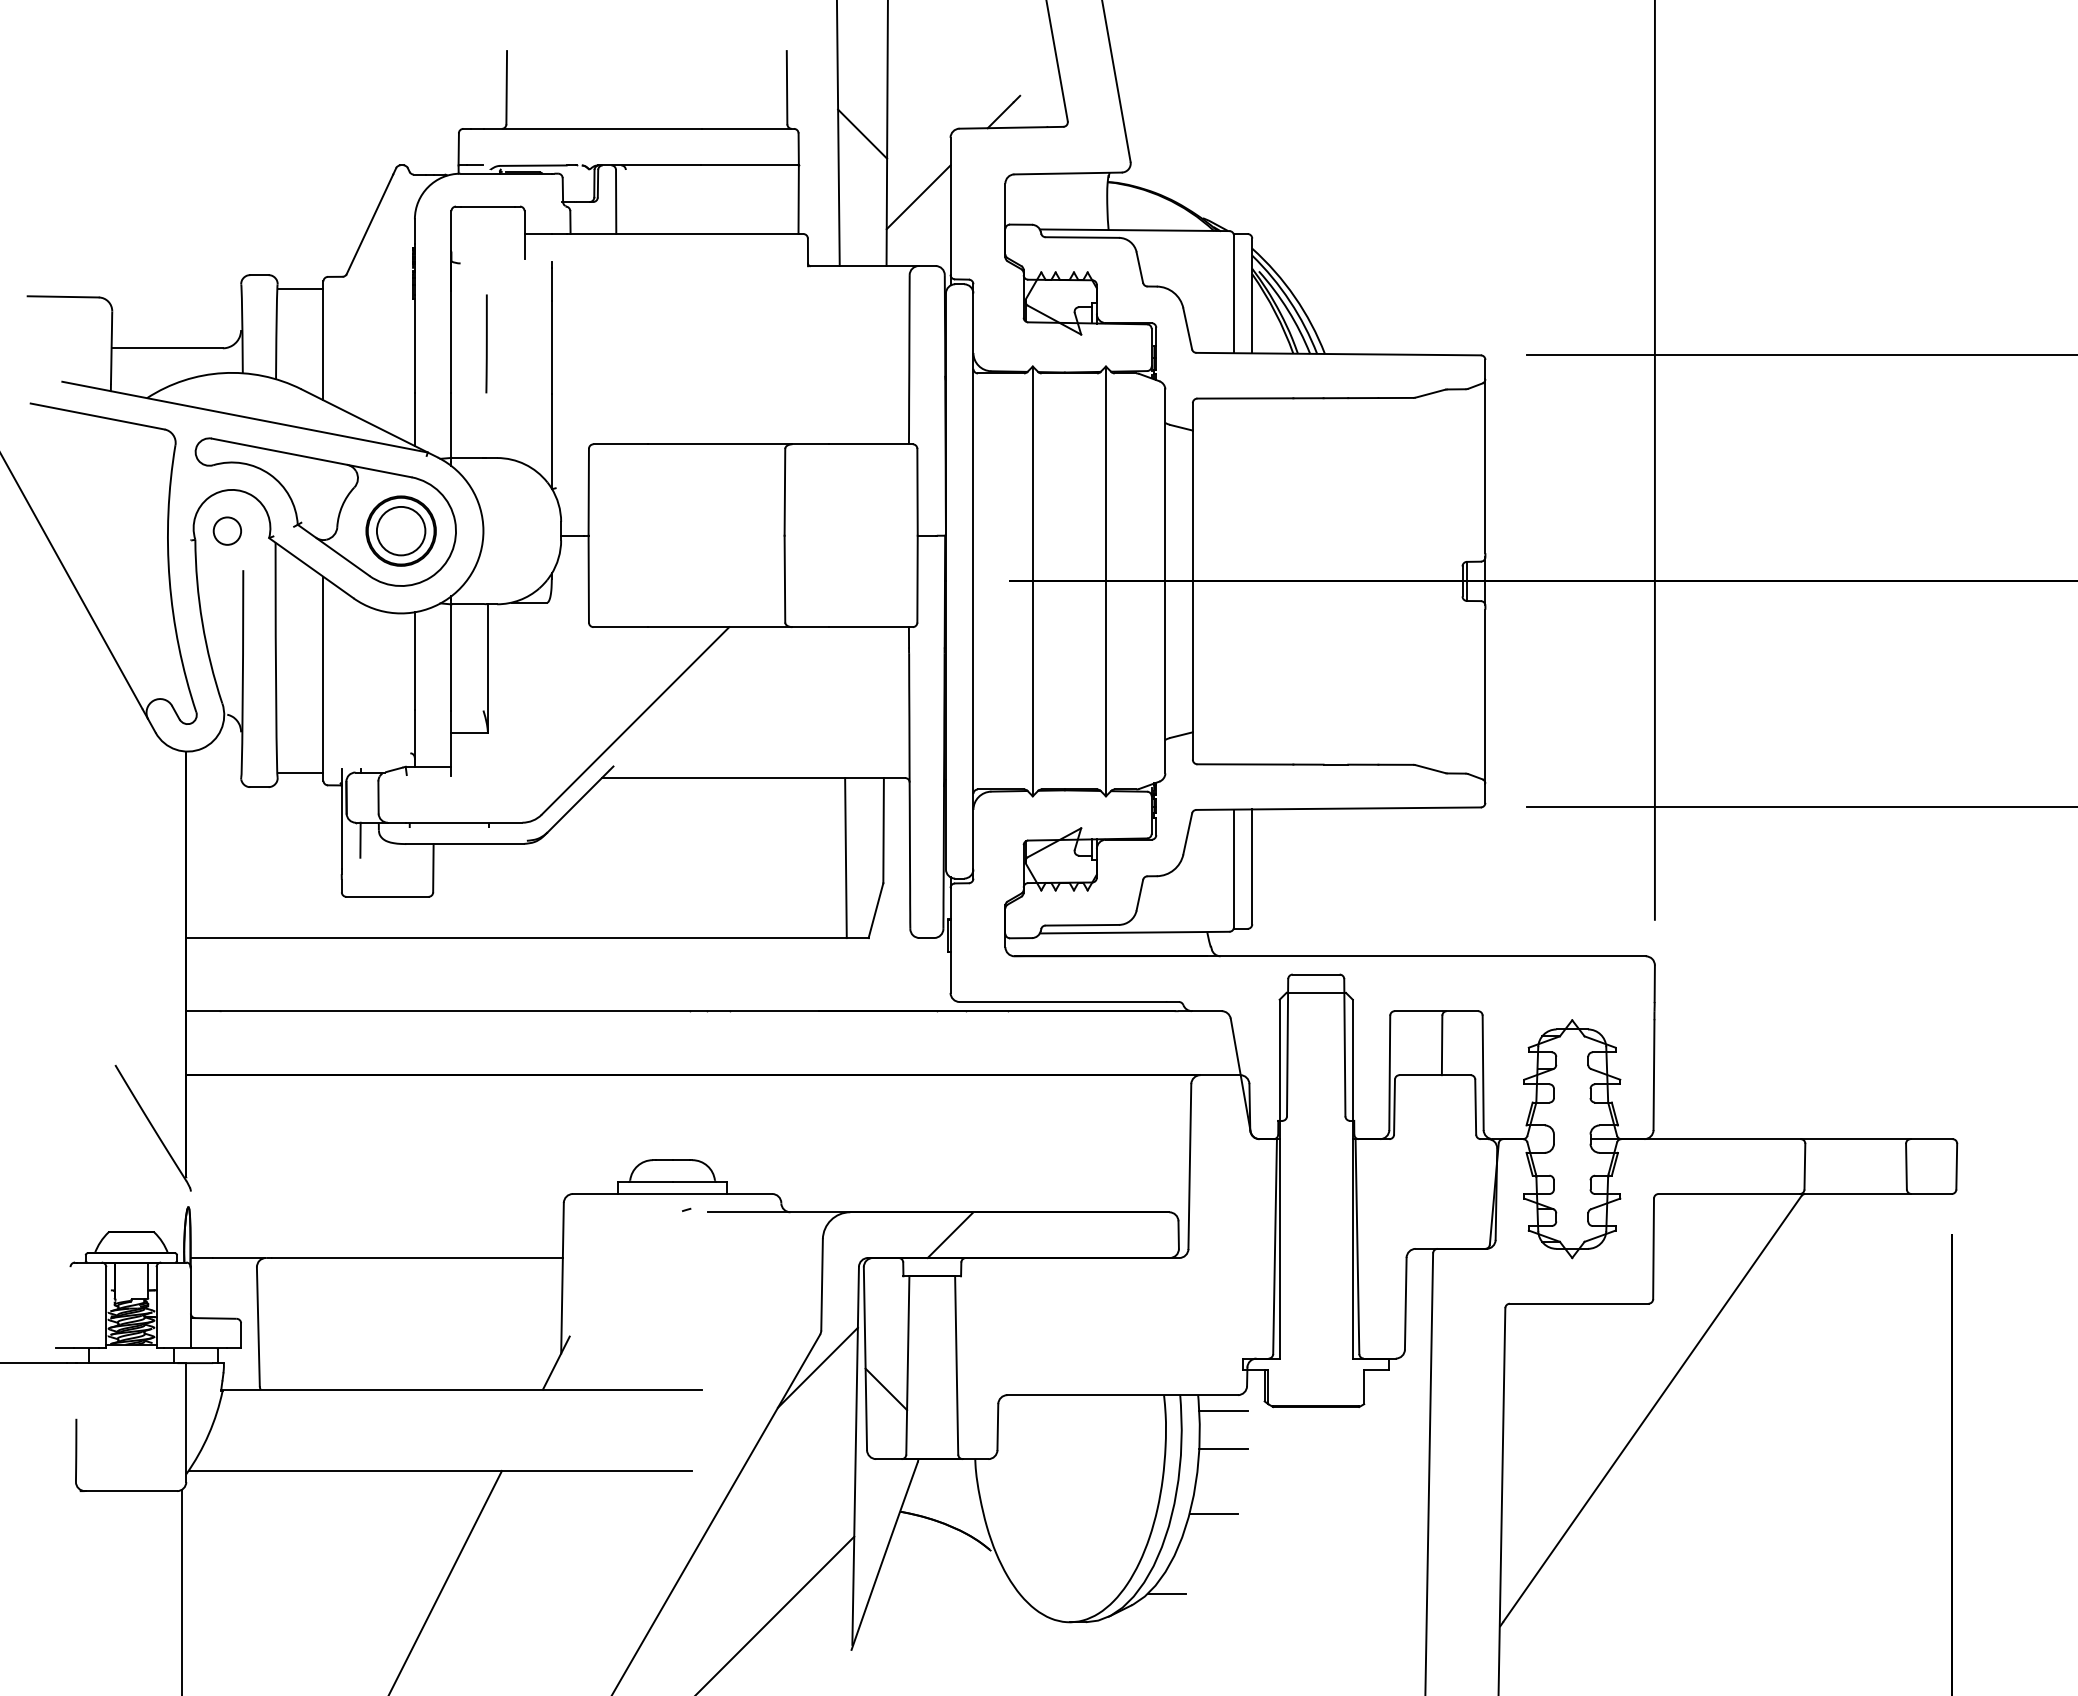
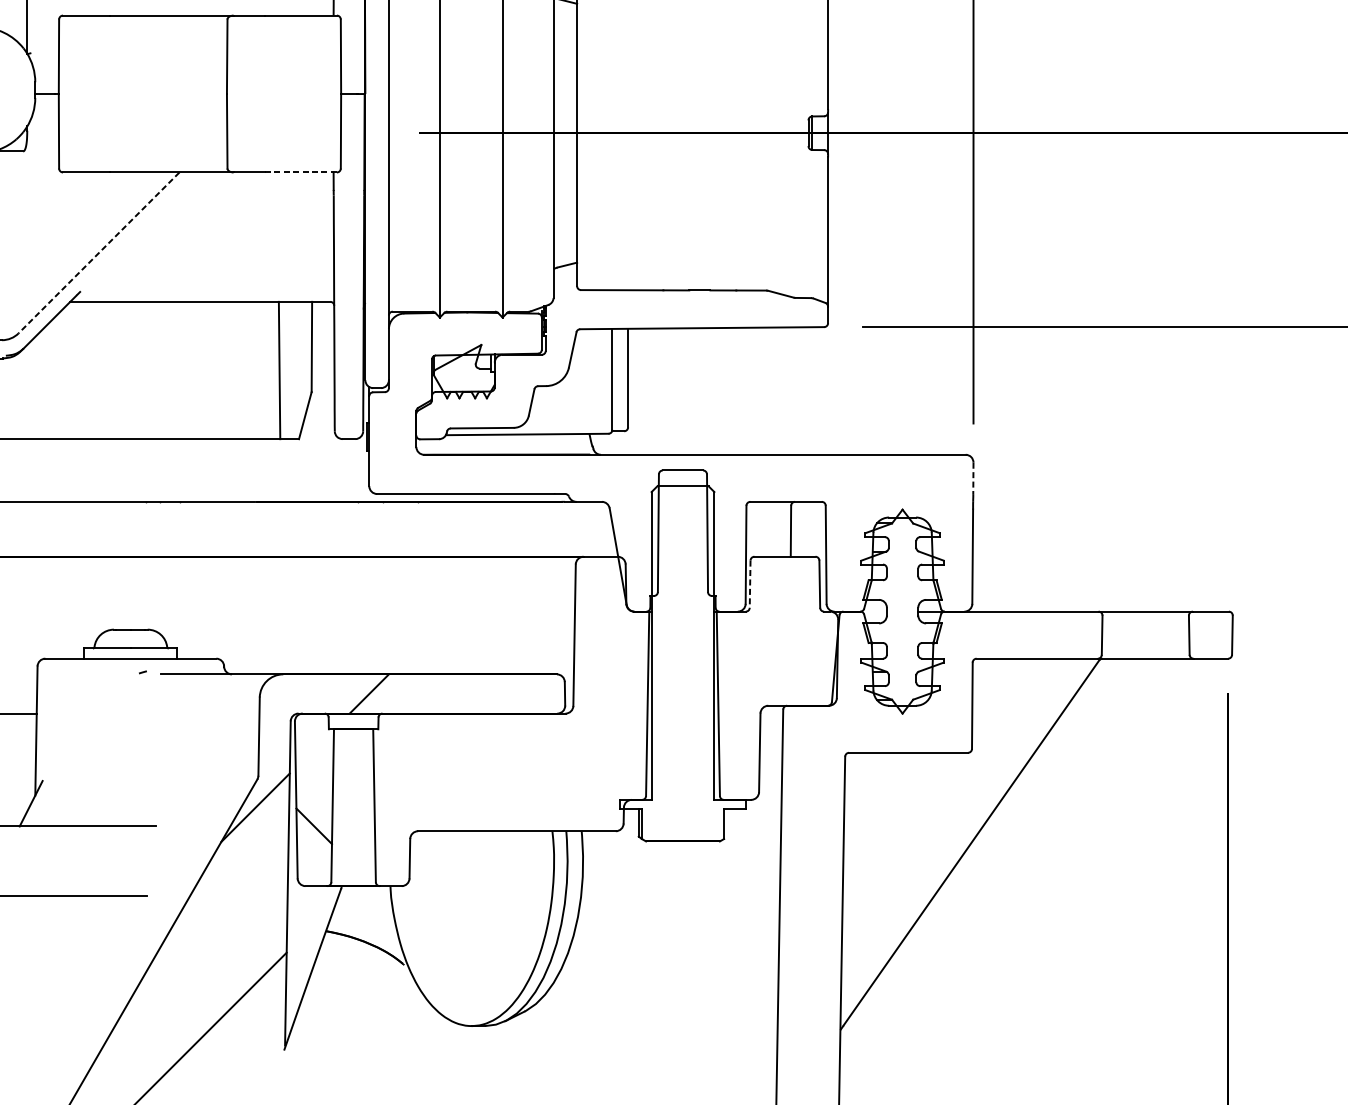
line: (871, 627) -> (301, 172), solid -> dashed
line: (635, 720) -> (99, 252), solid -> dashed
line: (1654, 984) -> (973, 478), solid -> dashed
line: (1394, 1107) -> (750, 584), solid -> dashed
line: (1223, 1411) -> (603, 845), removed
line: (1223, 1449) -> (603, 877), removed
line: (1213, 1514) -> (594, 933), removed
line: (1166, 1593) -> (554, 1001), removed

